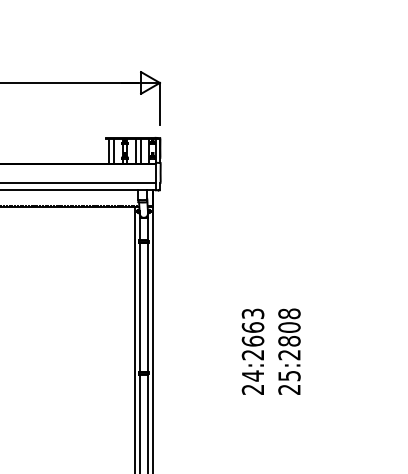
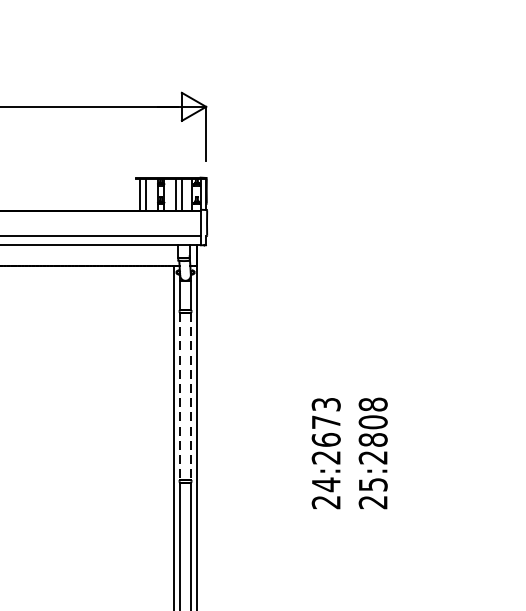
line: (139, 307) -> (179, 396), solid -> dashed
line: (148, 307) -> (191, 396), solid -> dashed
text: (252, 327) -> (325, 422), 24:2663 -> 24:2673

